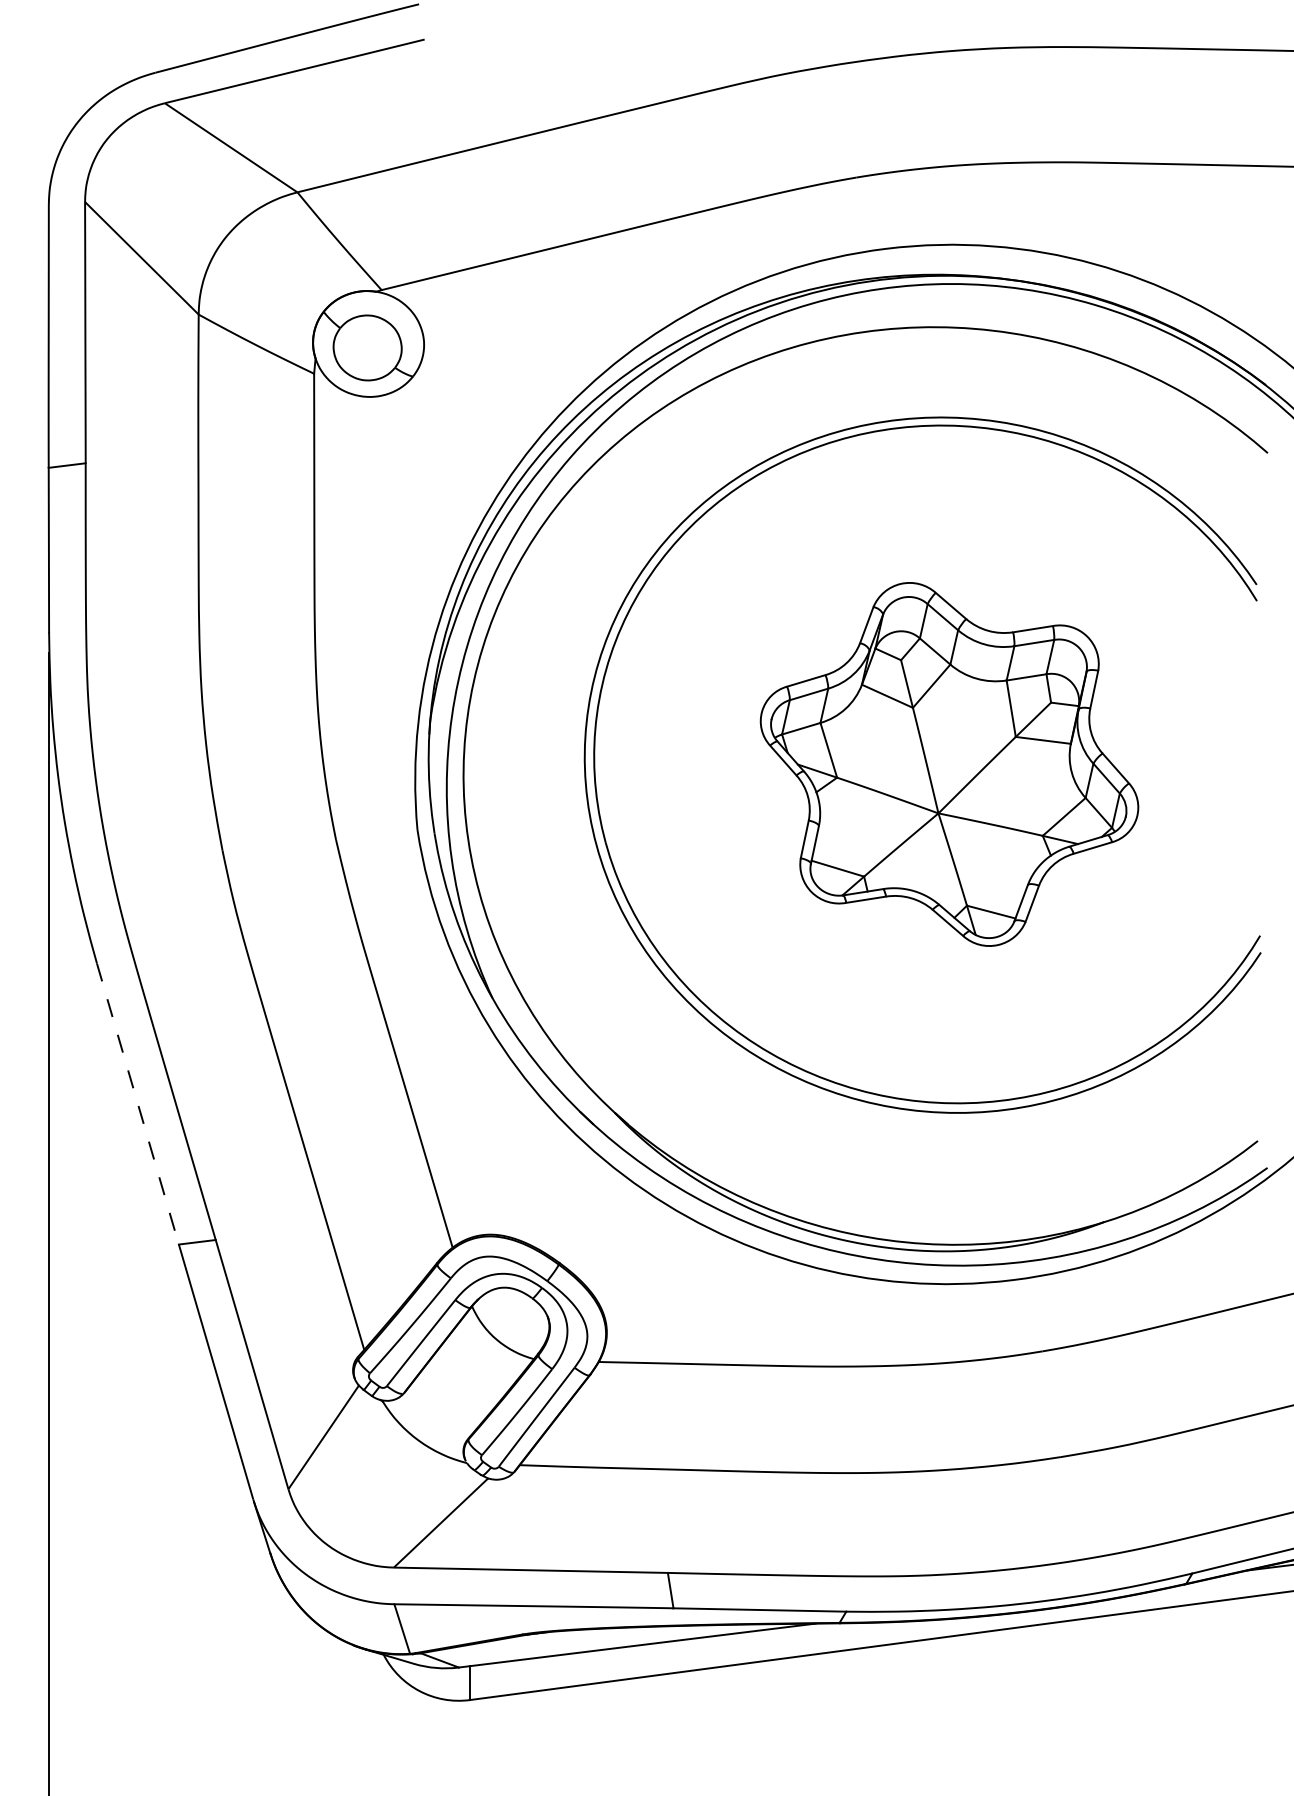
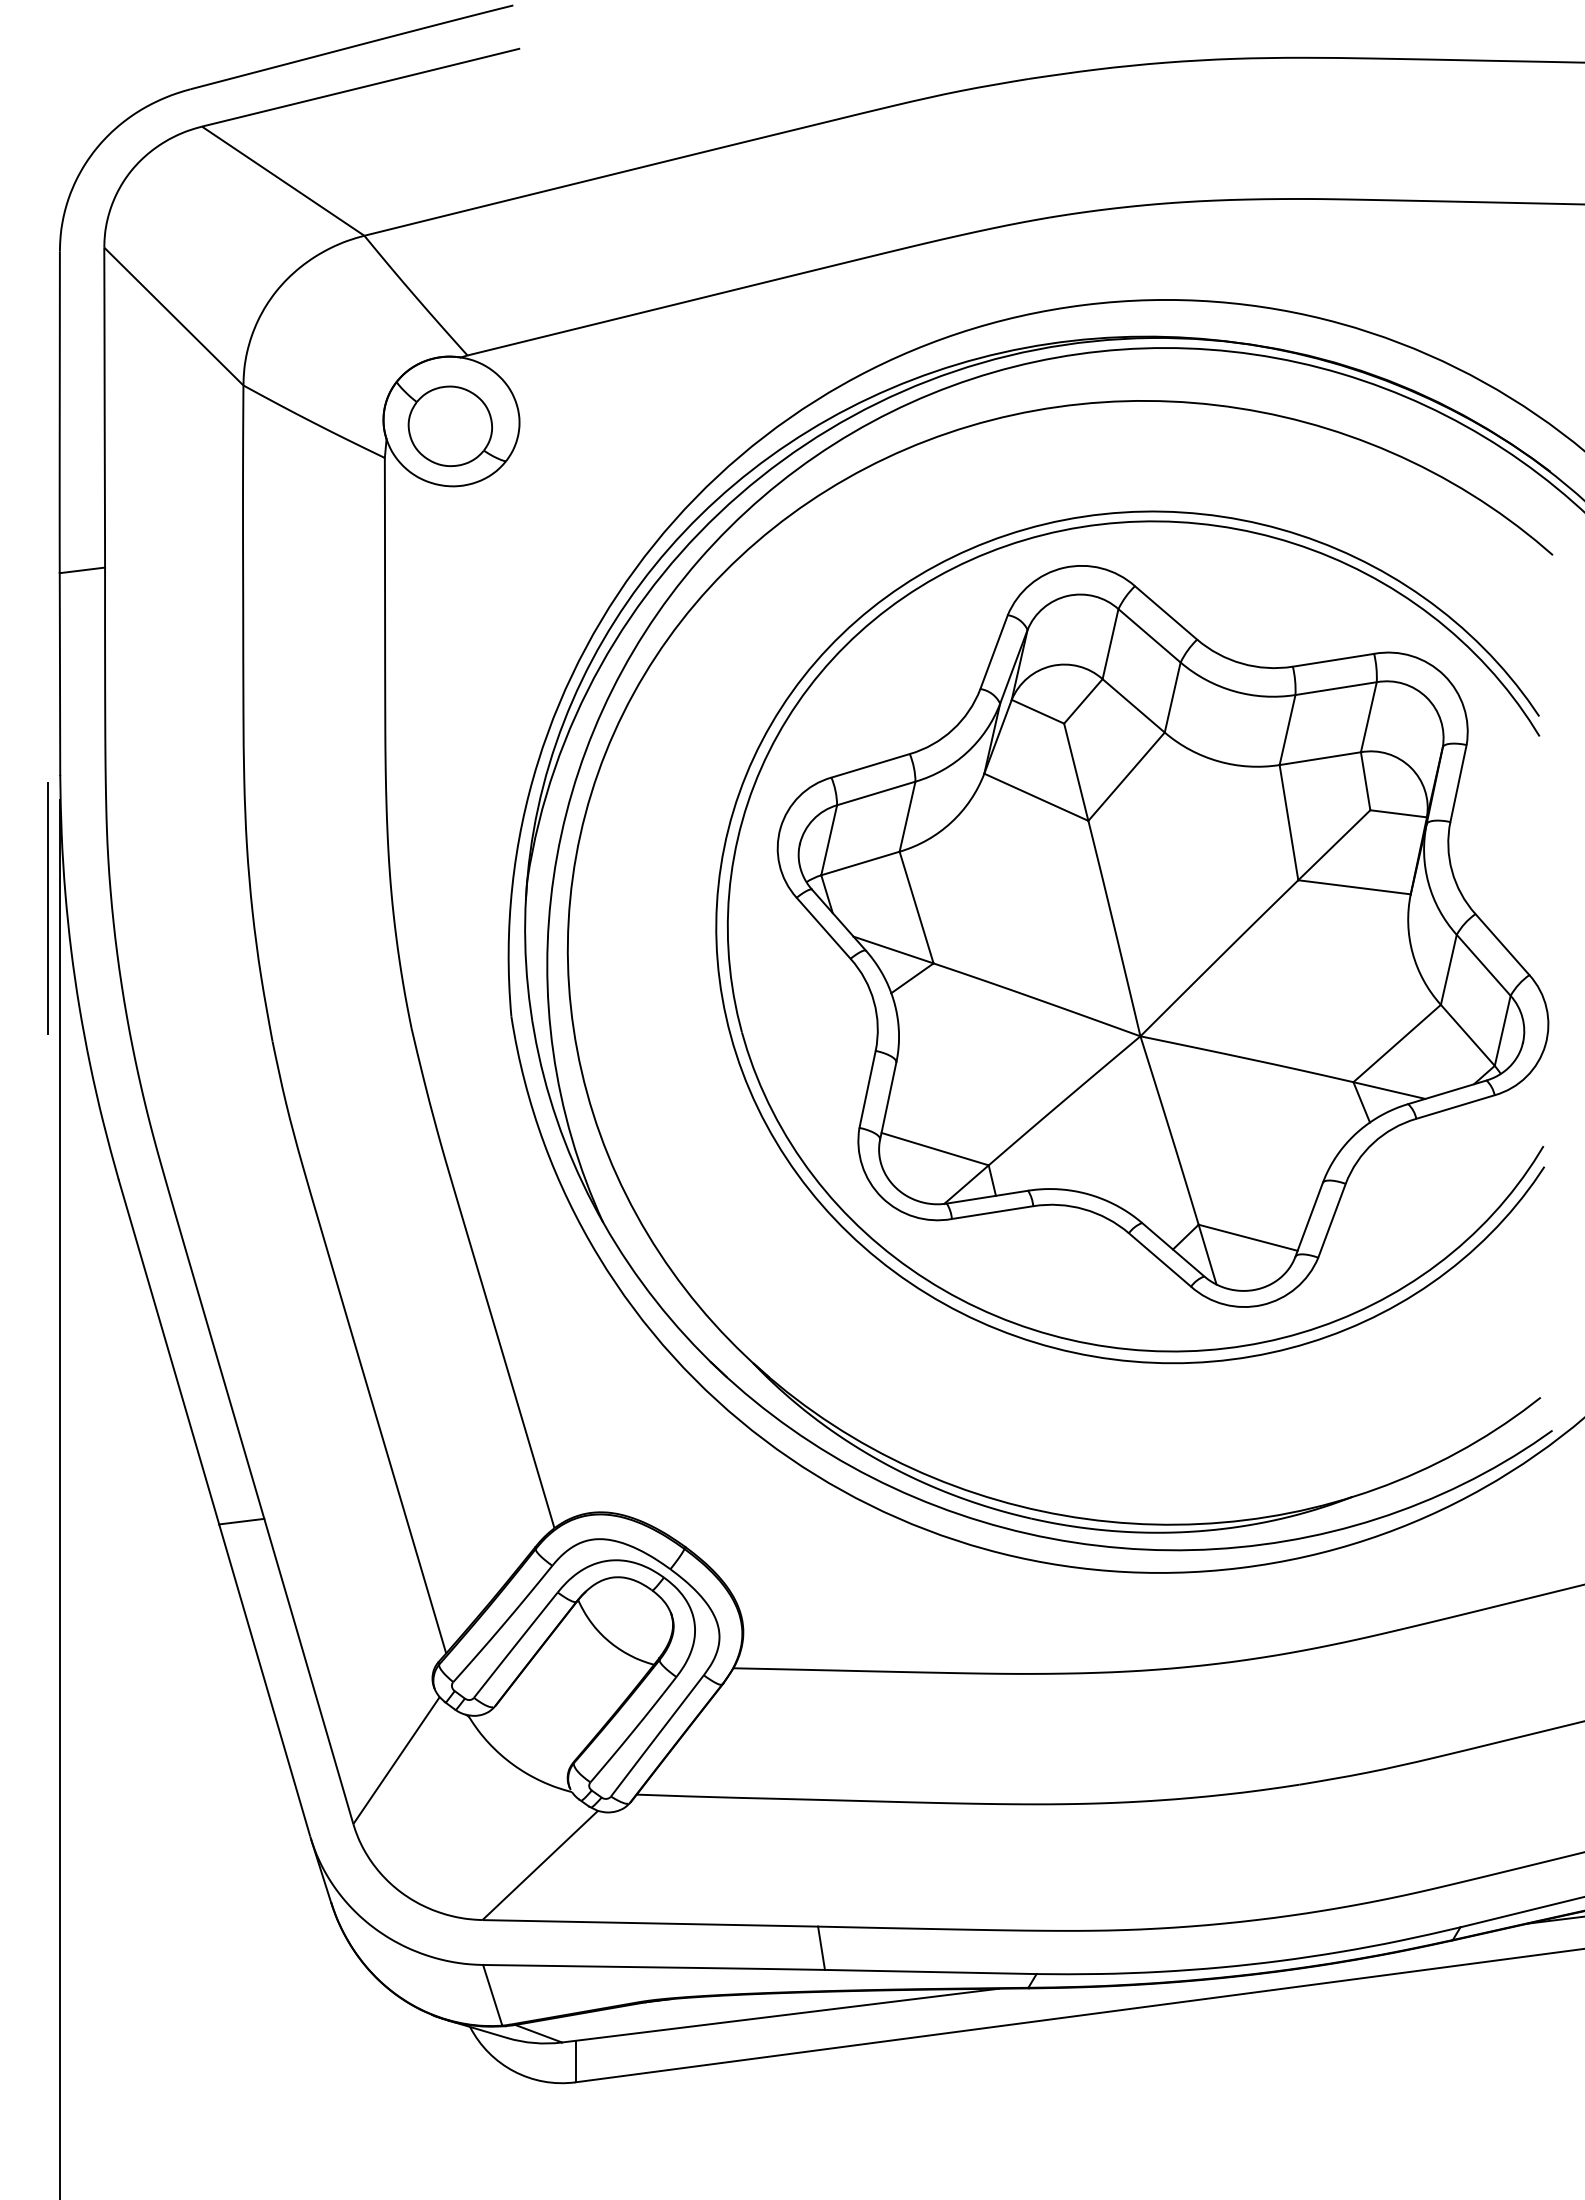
line: (38, 740) -> (47, 907), added
part: (949, 764) -> (1162, 936), size x1.67
line: (138, 1104) -> (169, 1352), dashed -> solid

